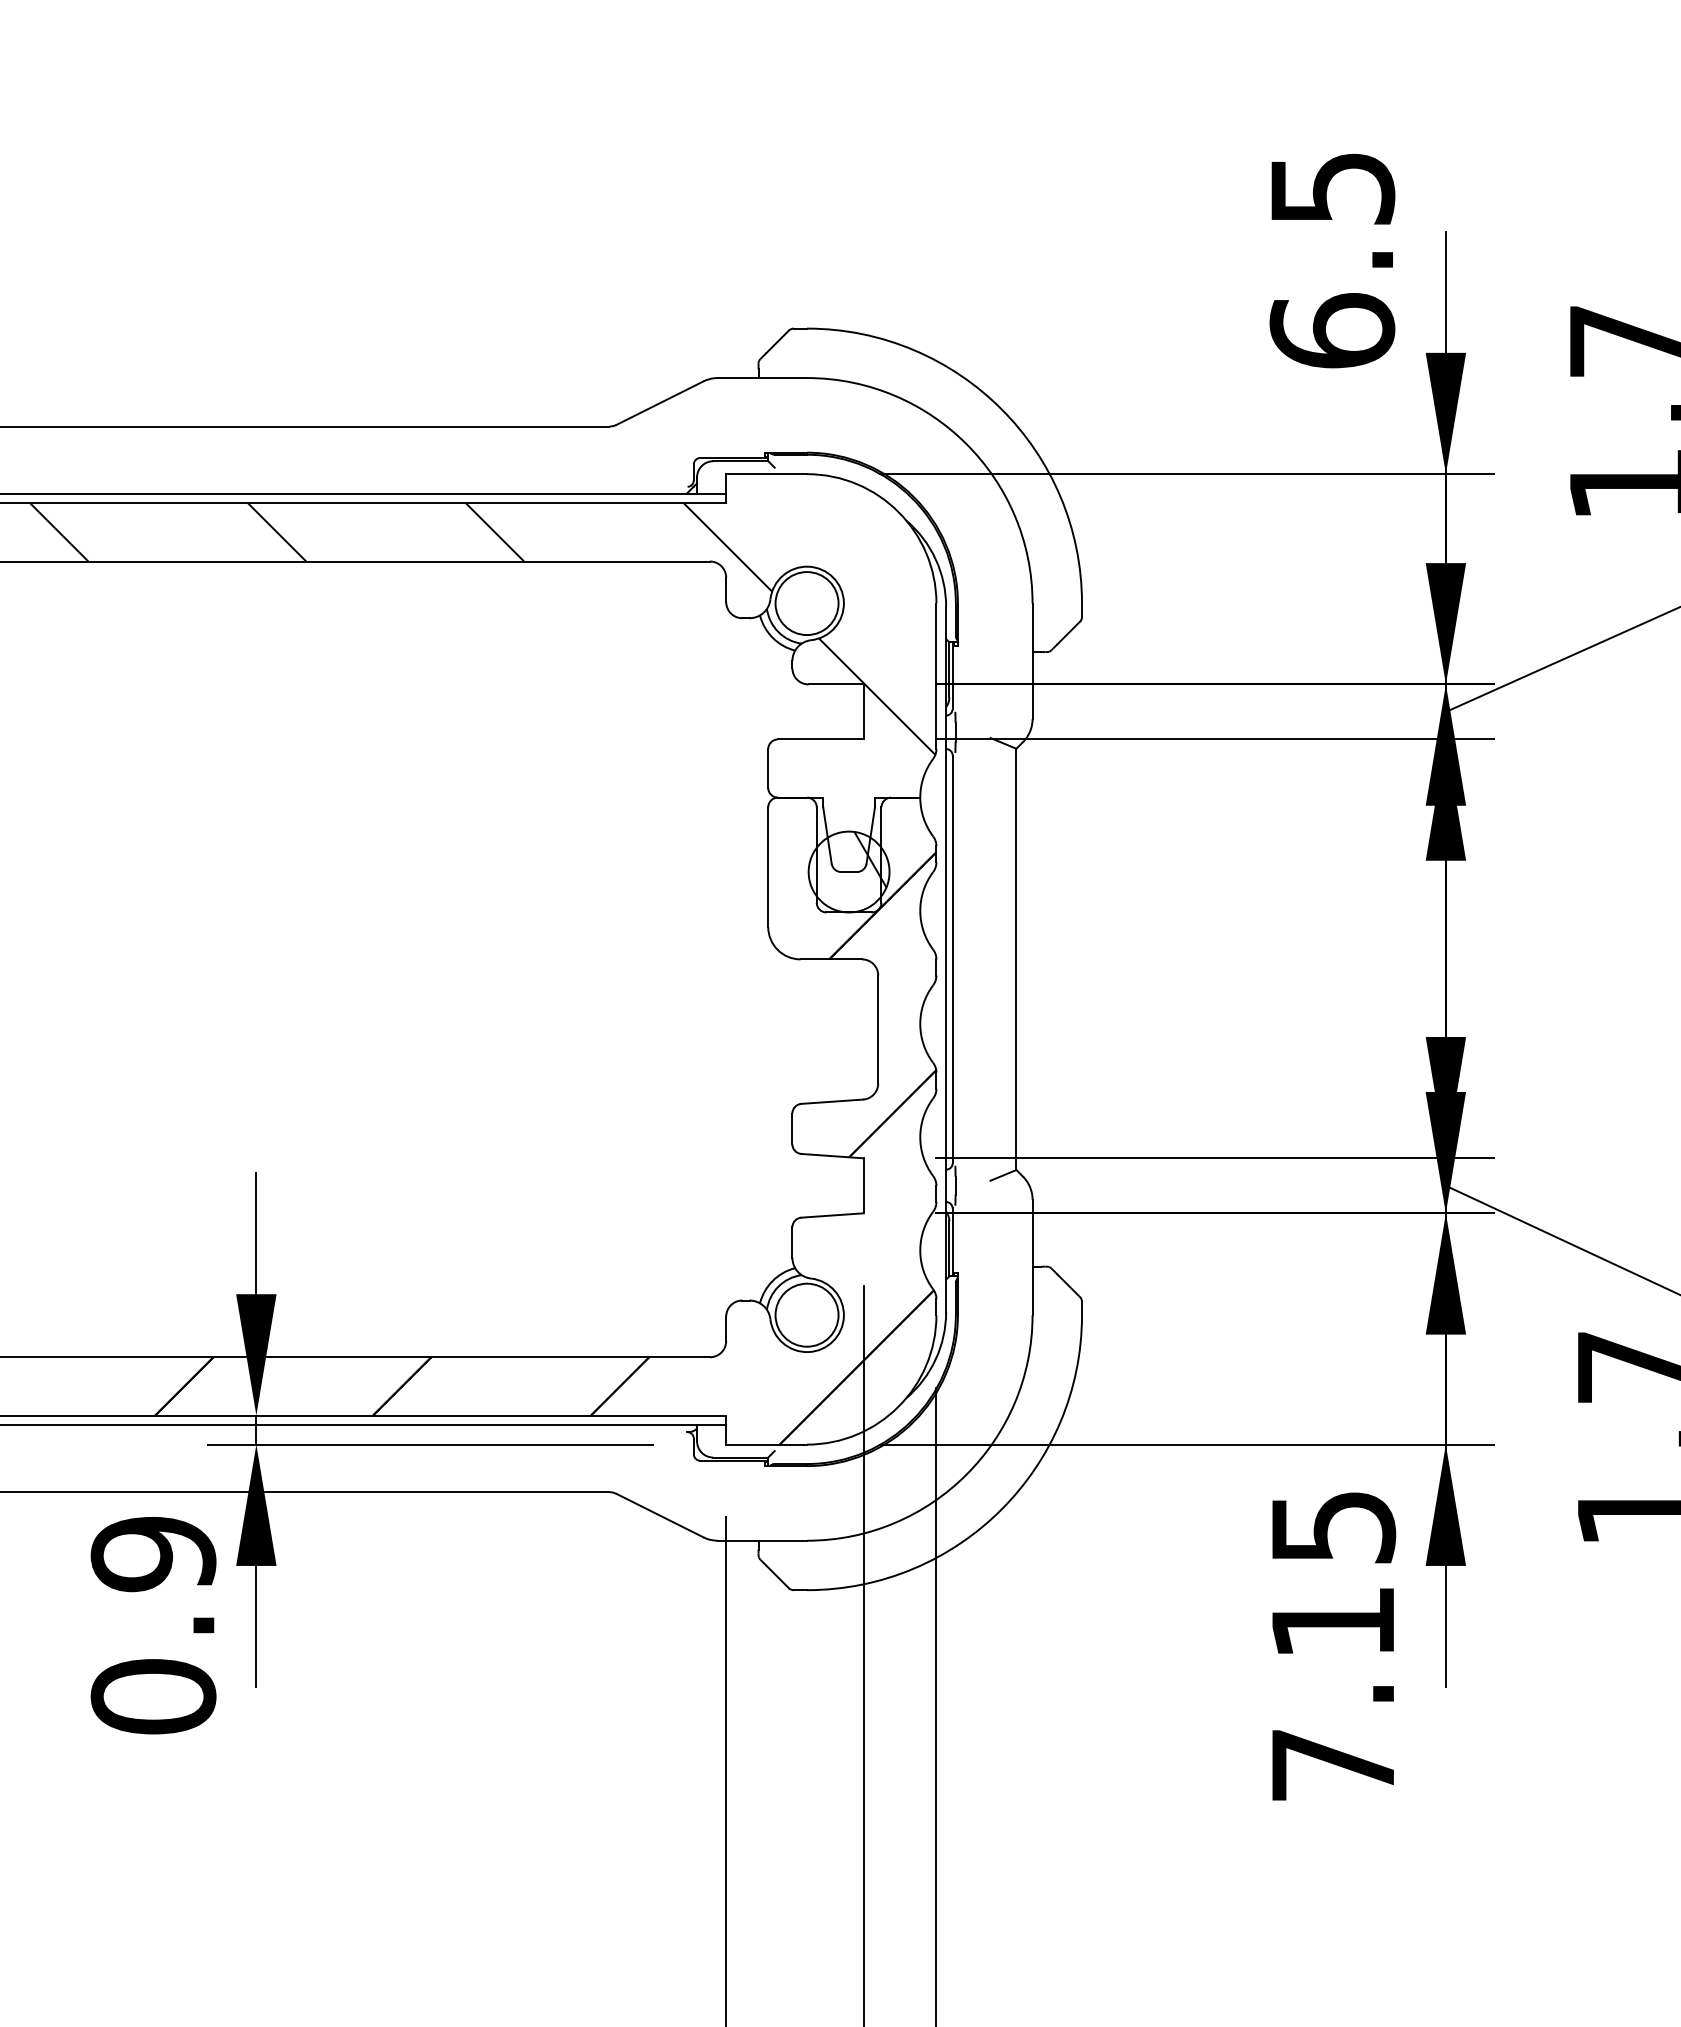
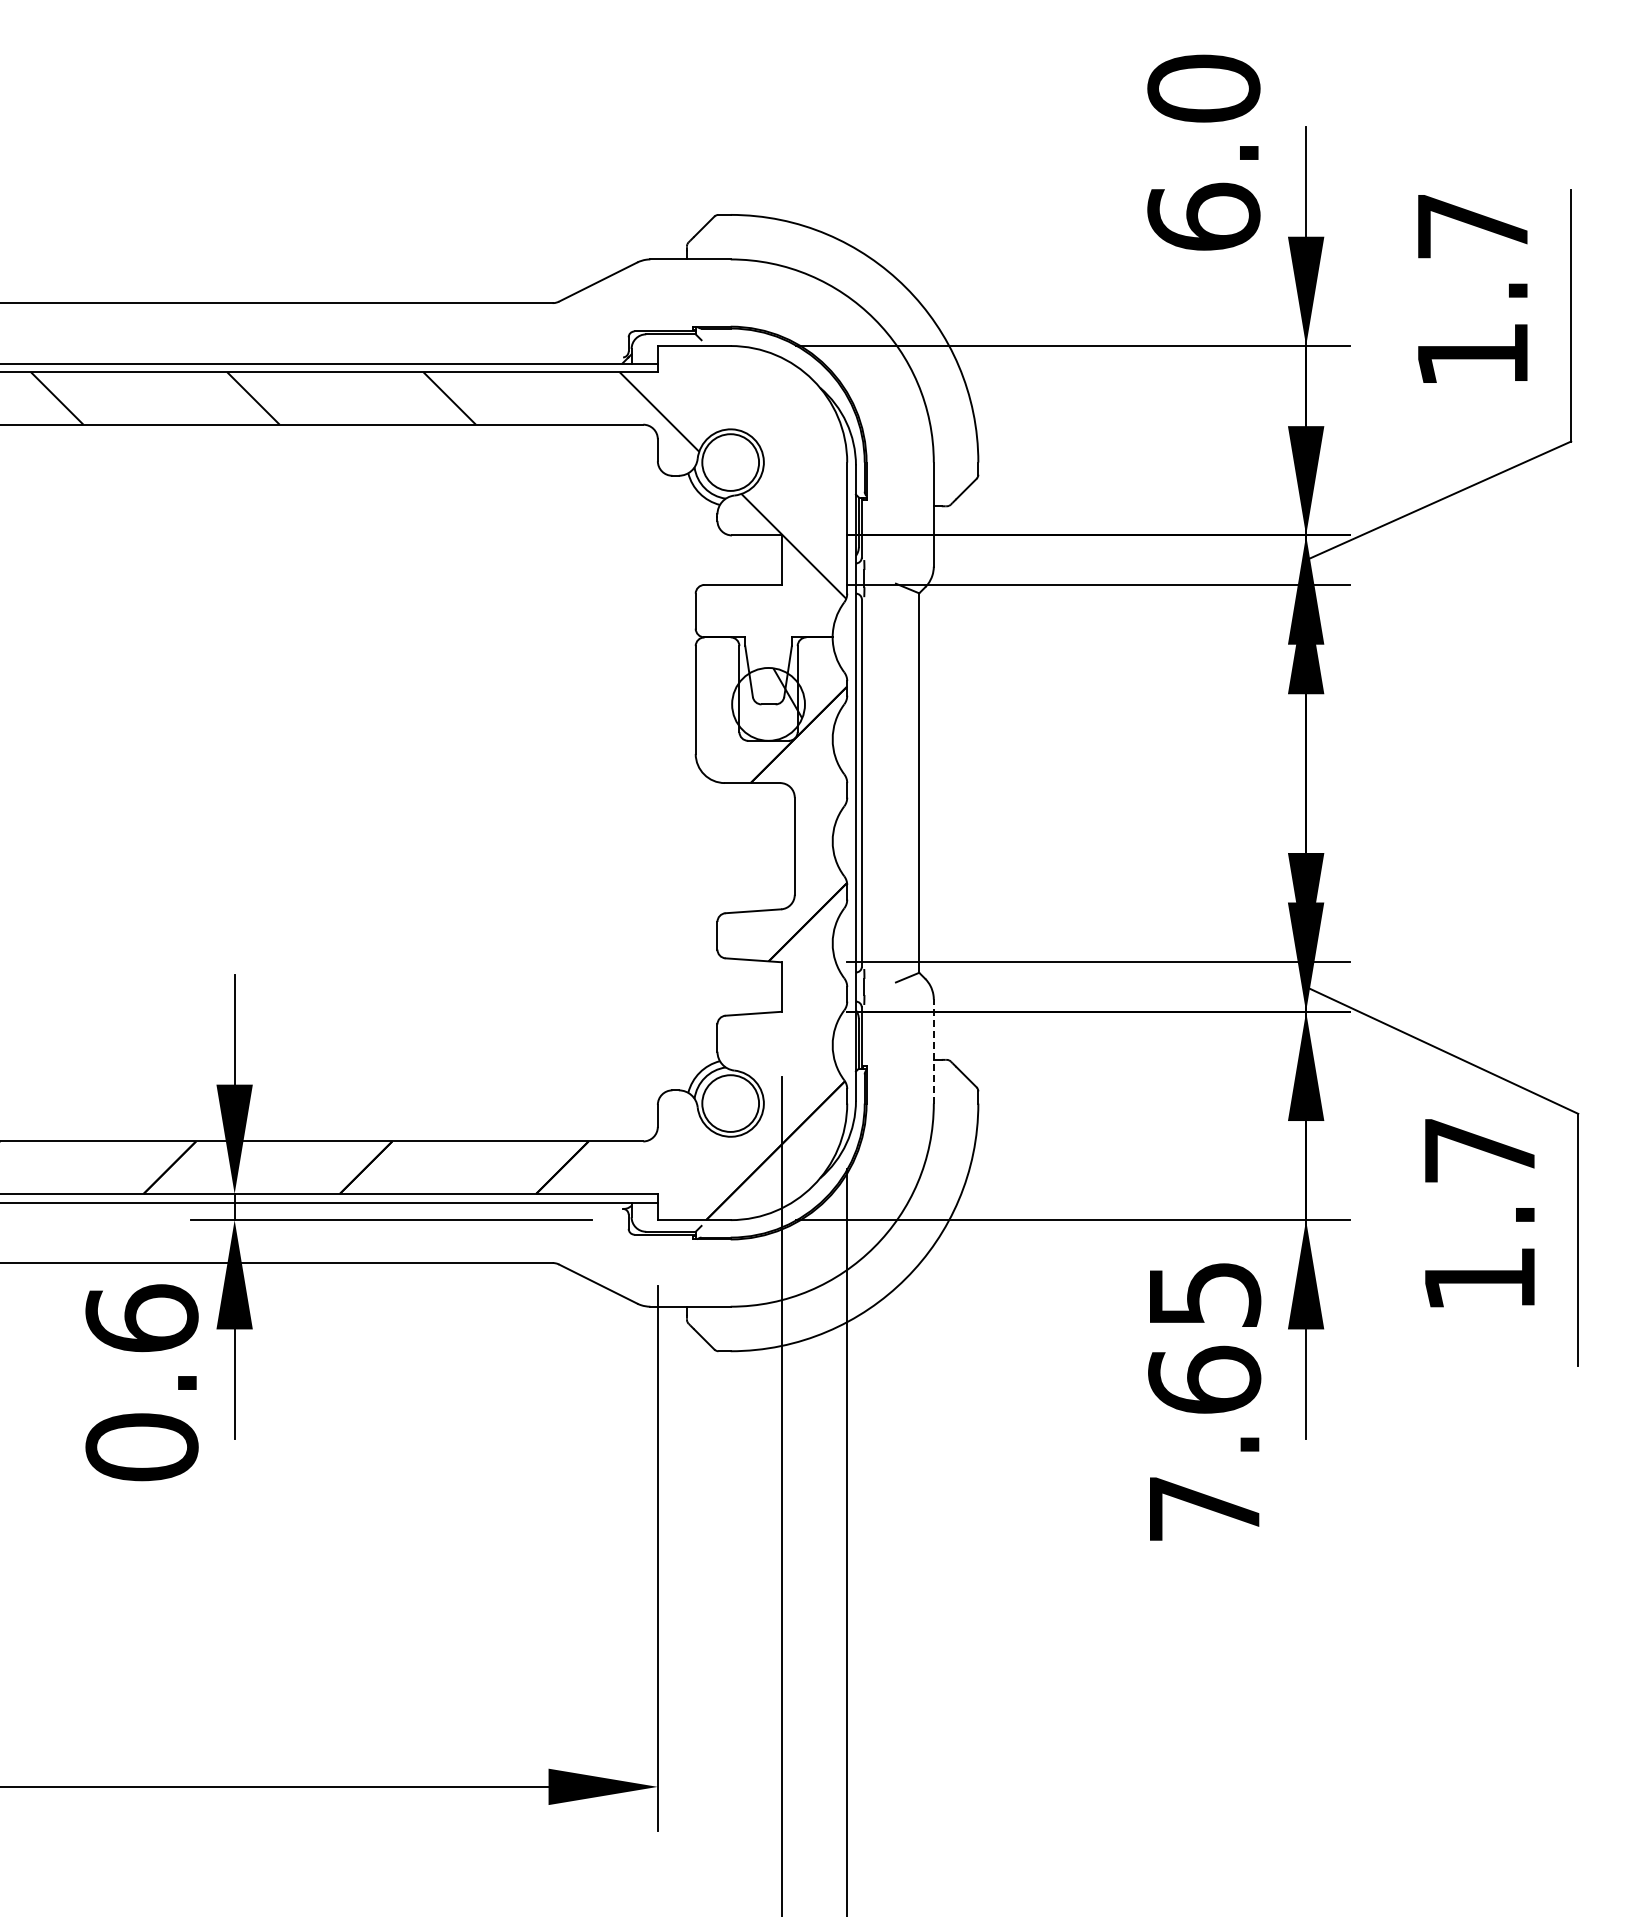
text: (1331, 188) -> (1203, 88), 6.5 -> 6.0
line: (1032, 1257) -> (933, 1051), solid -> dashed
text: (152, 1553) -> (141, 1318), 0.9 -> 0.6
text: (1333, 1621) -> (1204, 1379), 7.15 -> 7.65

